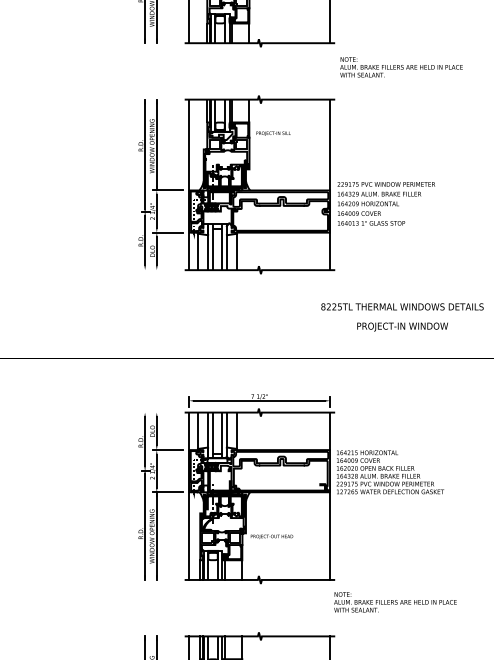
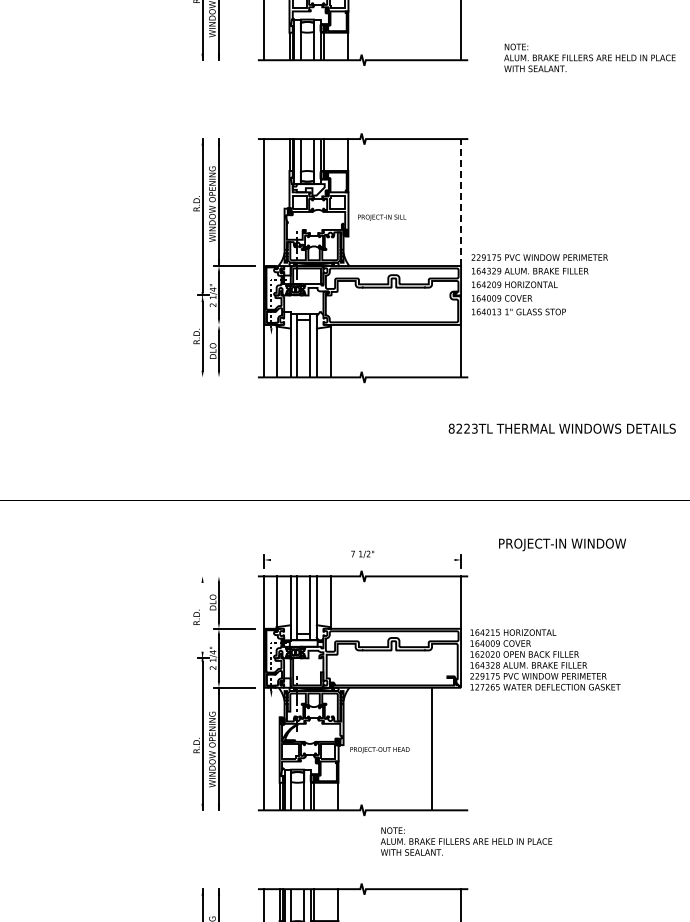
text: (401, 67) -> (589, 57), moved
text: (273, 133) -> (382, 217), moved
line: (330, 145) -> (461, 202), solid -> dashed
line: (167, 232) -> (234, 324), removed
text: (339, 306) -> (474, 427), 8225TL -> 8223TL
text: (402, 326) -> (562, 544), moved
line: (259, 400) -> (362, 559), removed
line: (145, 441) -> (202, 616), removed
line: (330, 535) -> (432, 748), moved
text: (395, 602) -> (466, 841), moved

